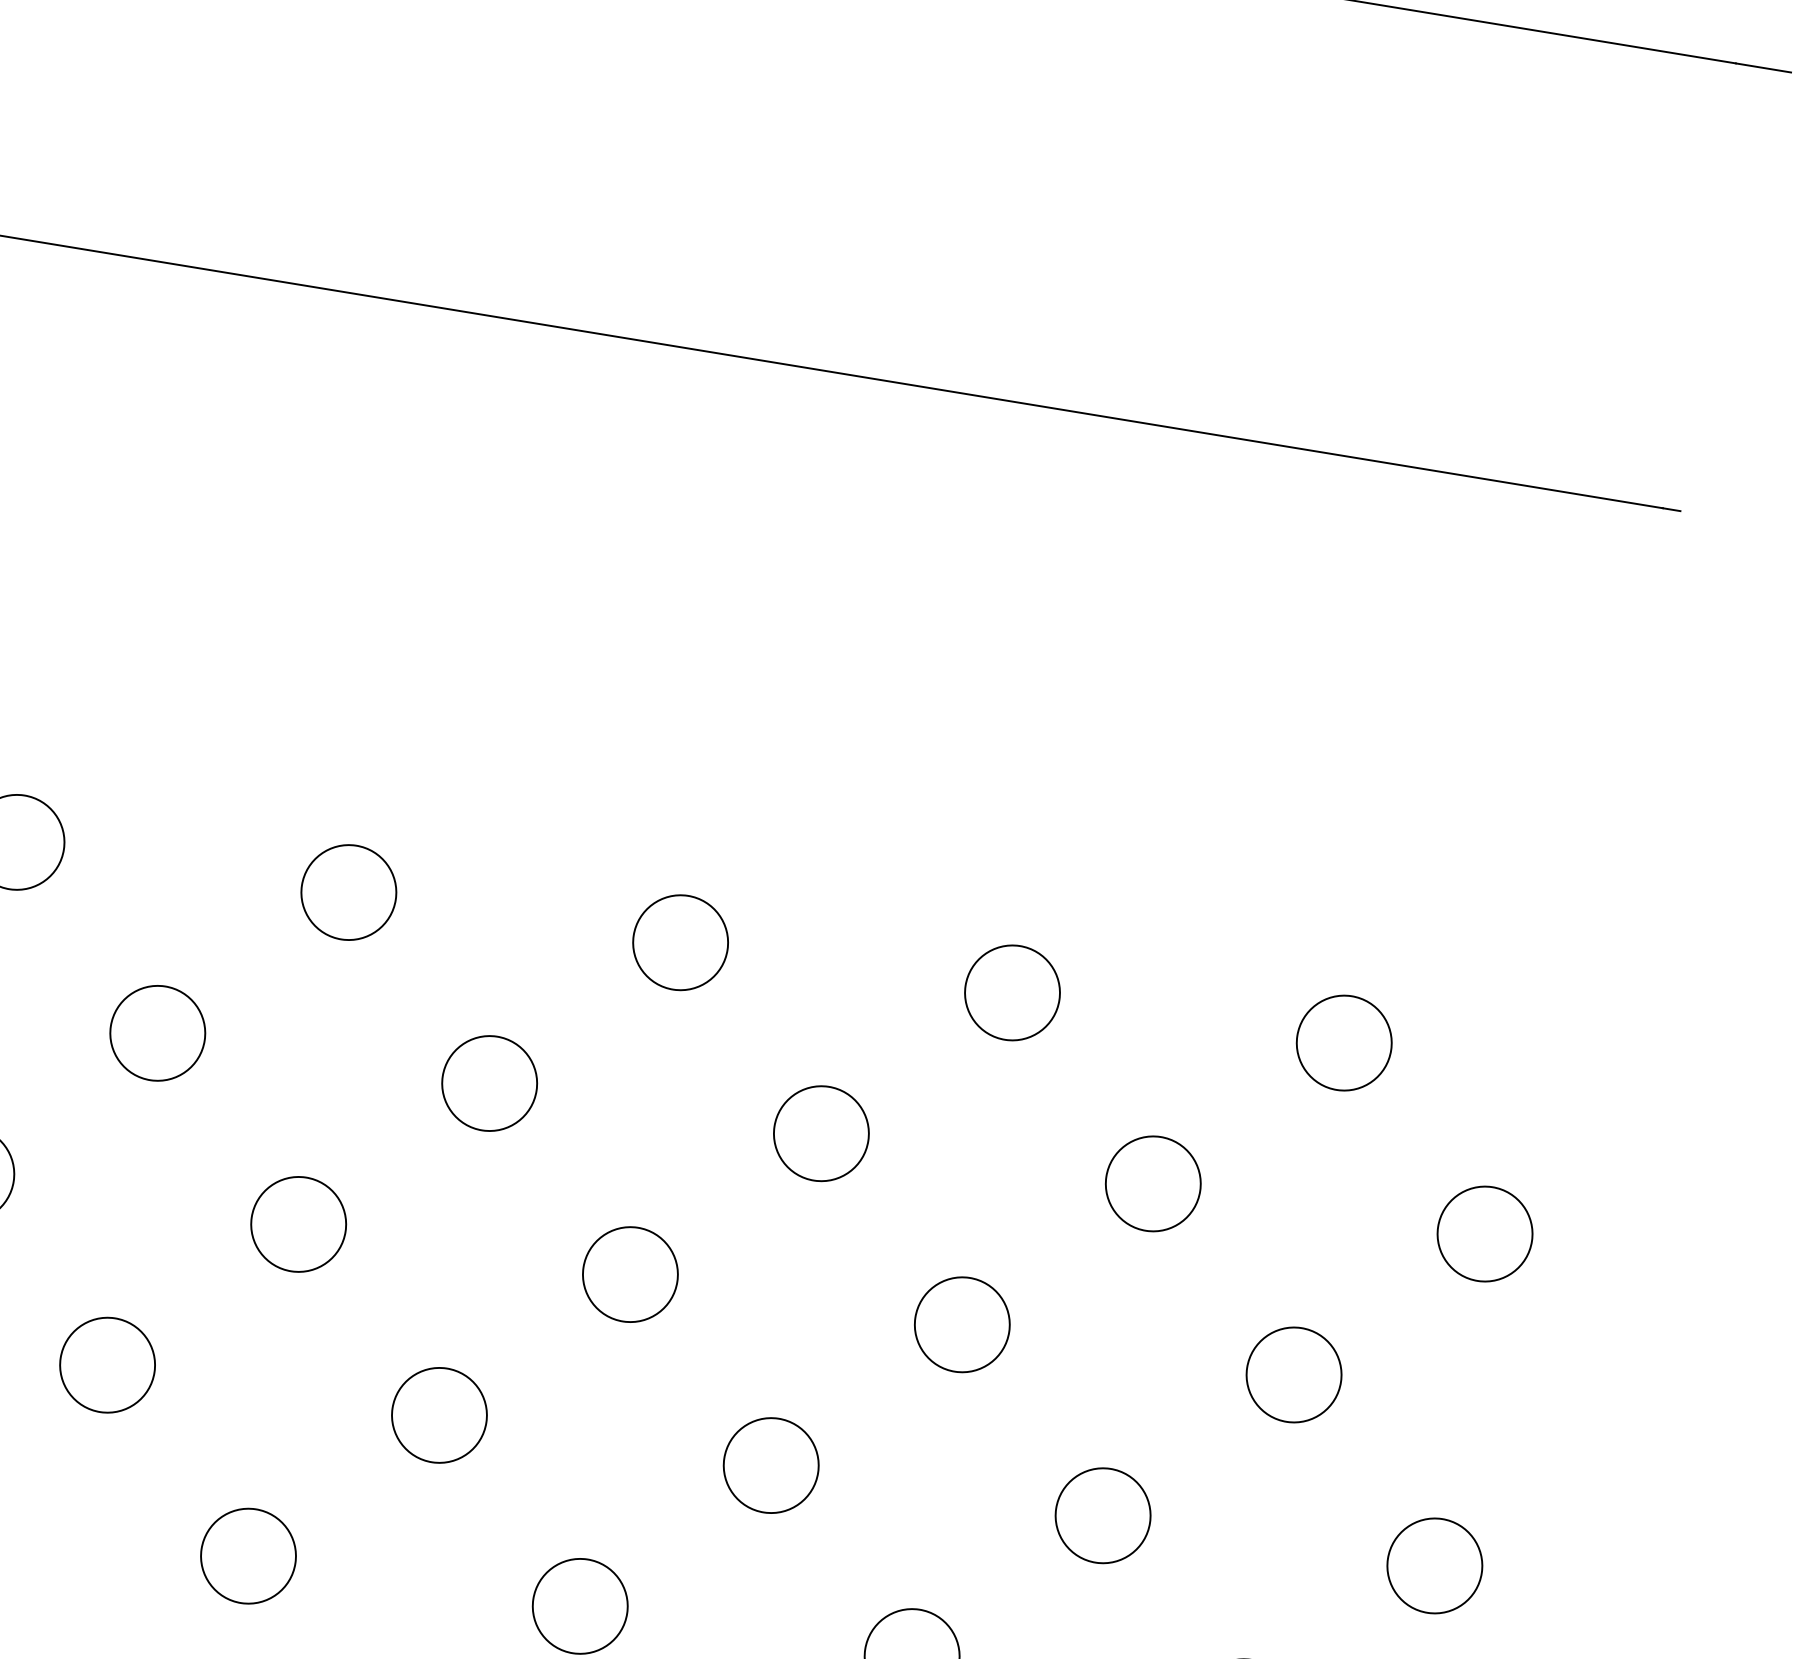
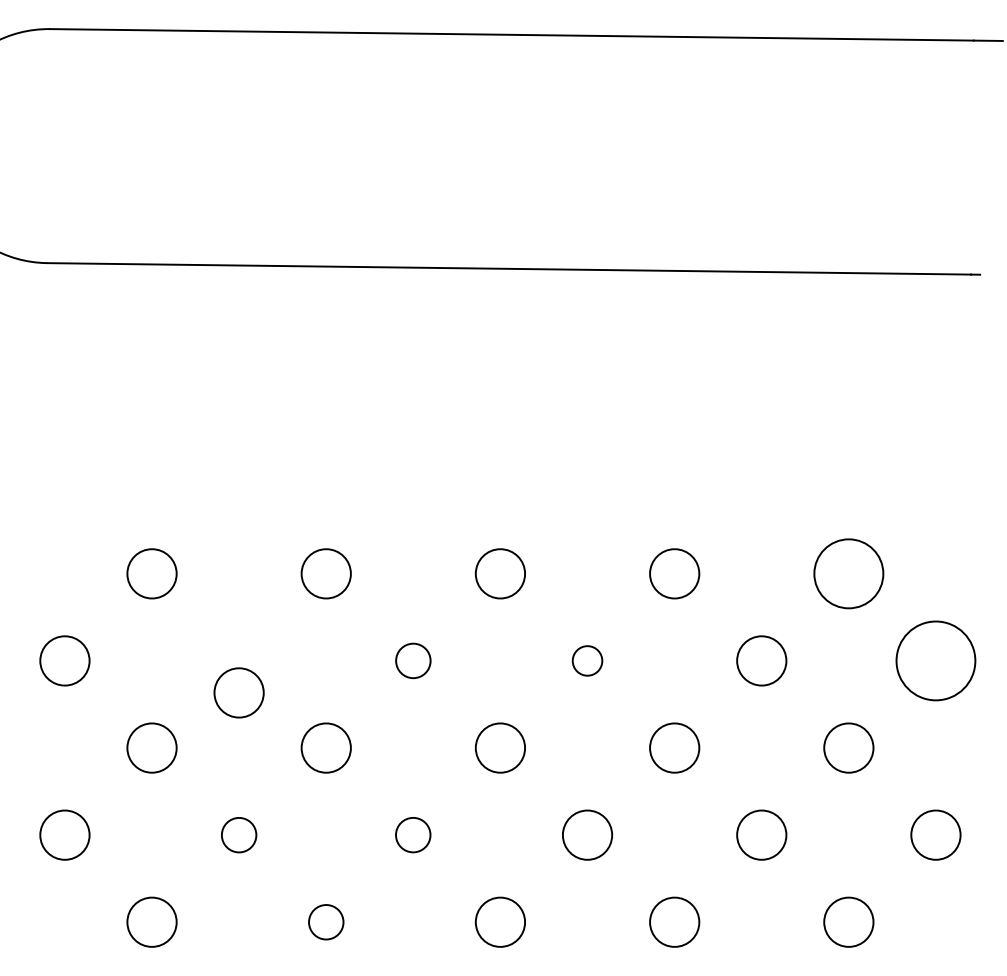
circle: (156, 1032) -> (238, 692), moved
circle: (1343, 1042) -> (848, 573), size x1.4
circle: (490, 1082) -> (413, 660), size x0.7
circle: (821, 1132) -> (587, 660), size x0.6
circle: (1484, 1233) -> (935, 660), size x1.6
circle: (106, 1363) -> (238, 834), size x0.7
circle: (438, 1413) -> (412, 834), size x0.7
circle: (247, 1554) -> (325, 921), size x0.7

